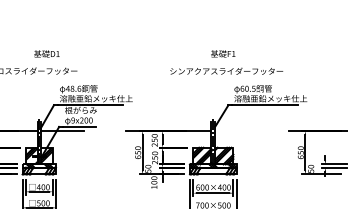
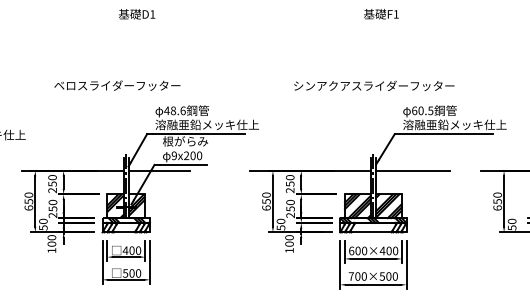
text: (47, 54) -> (137, 14), moved
text: (223, 54) -> (381, 14), moved
text: (226, 70) -> (374, 85), moved
line: (241, 130) -> (413, 170), added

